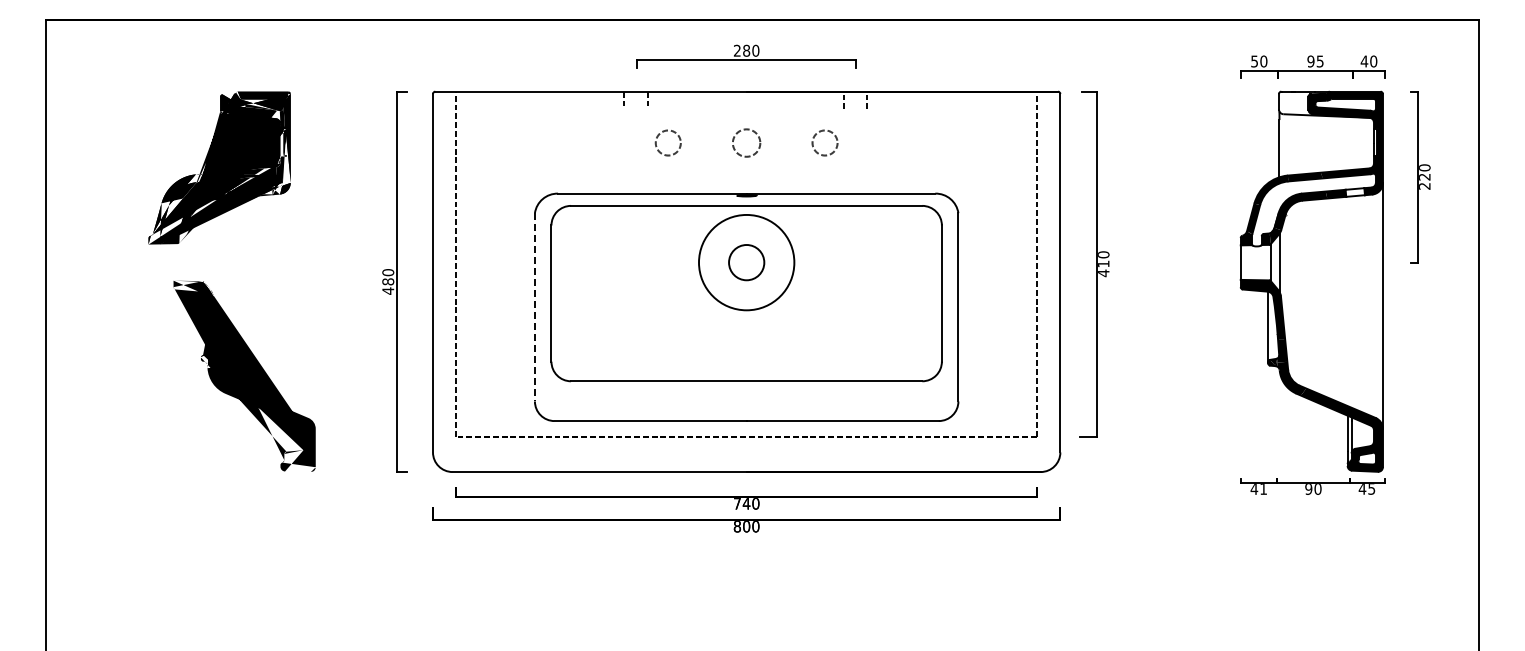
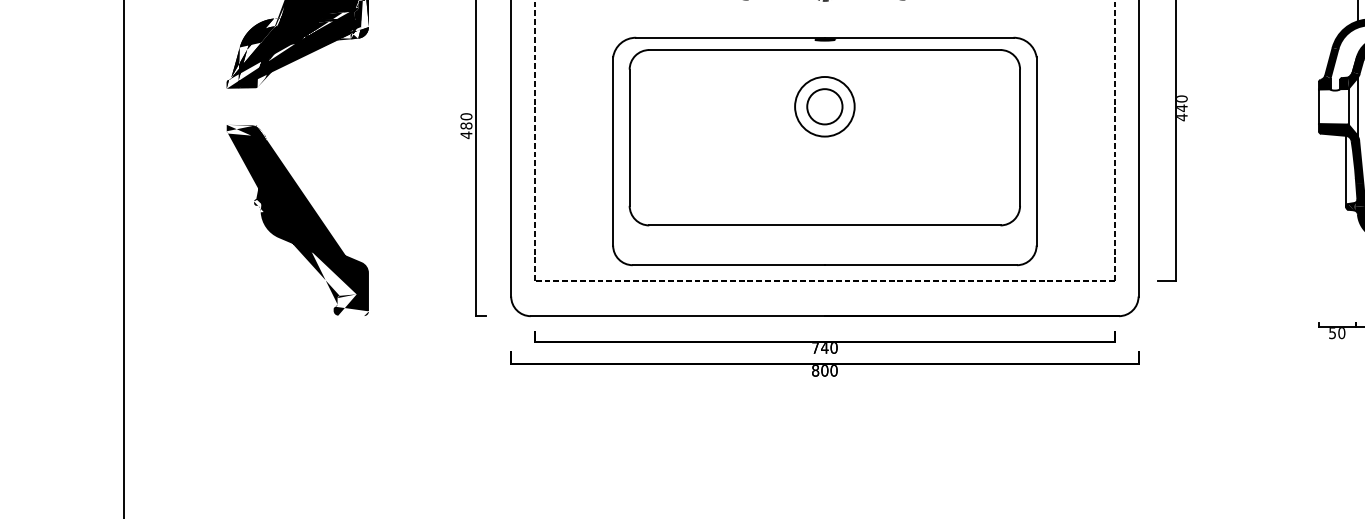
circle: (746, 262) -> (824, 106), size x0.62
text: (1103, 263) -> (1181, 107), 410 -> 440
line: (534, 307) -> (612, 151), dashed -> solid
part: (244, 375) -> (297, 219), moved
text: (1258, 489) -> (1336, 333), 41 -> 50

